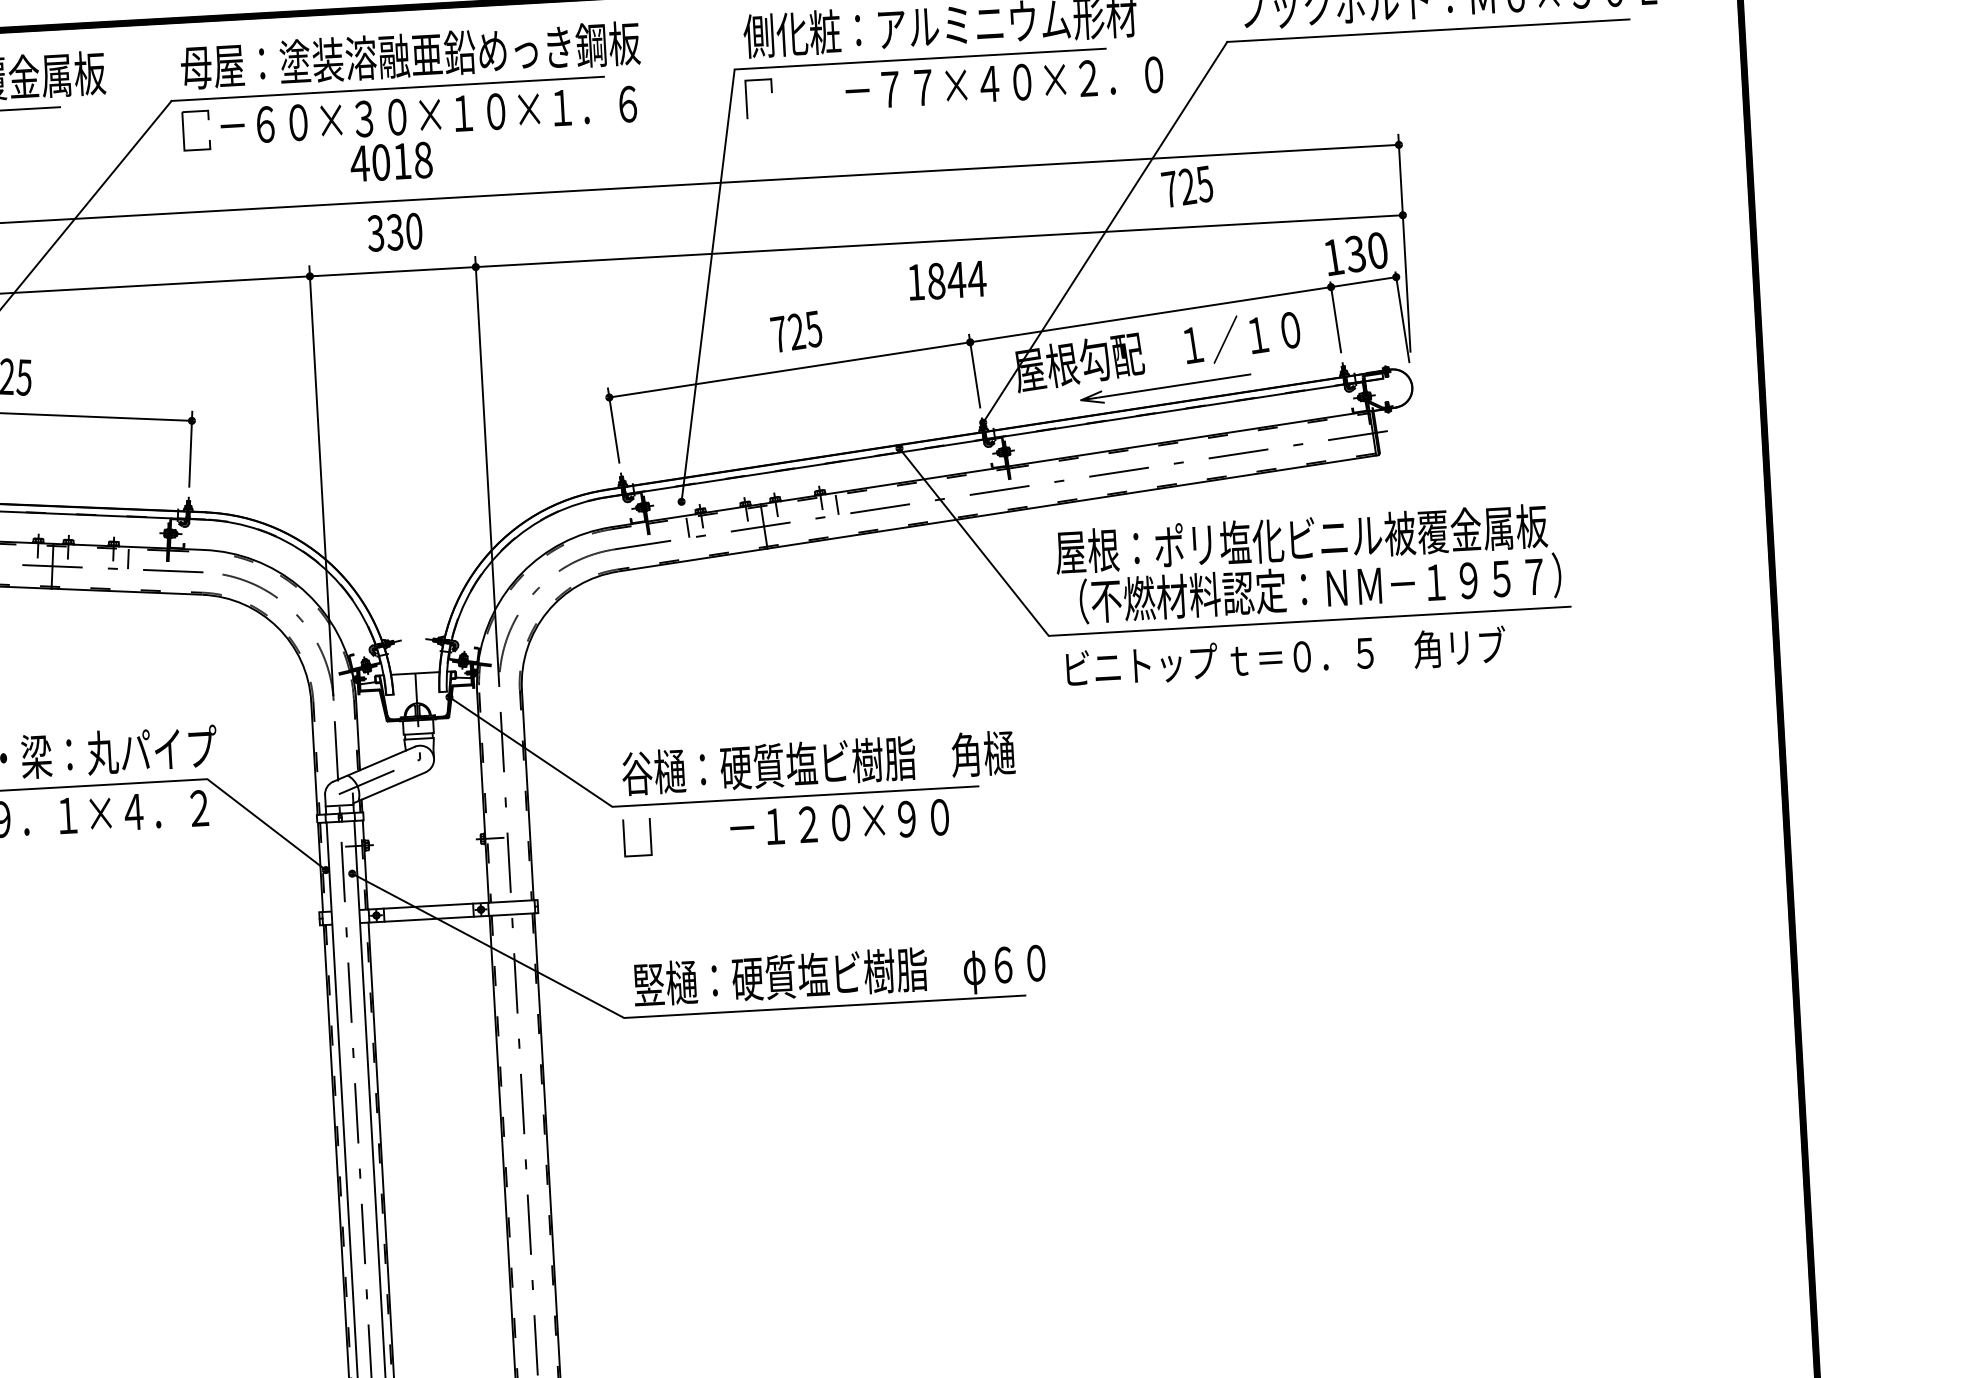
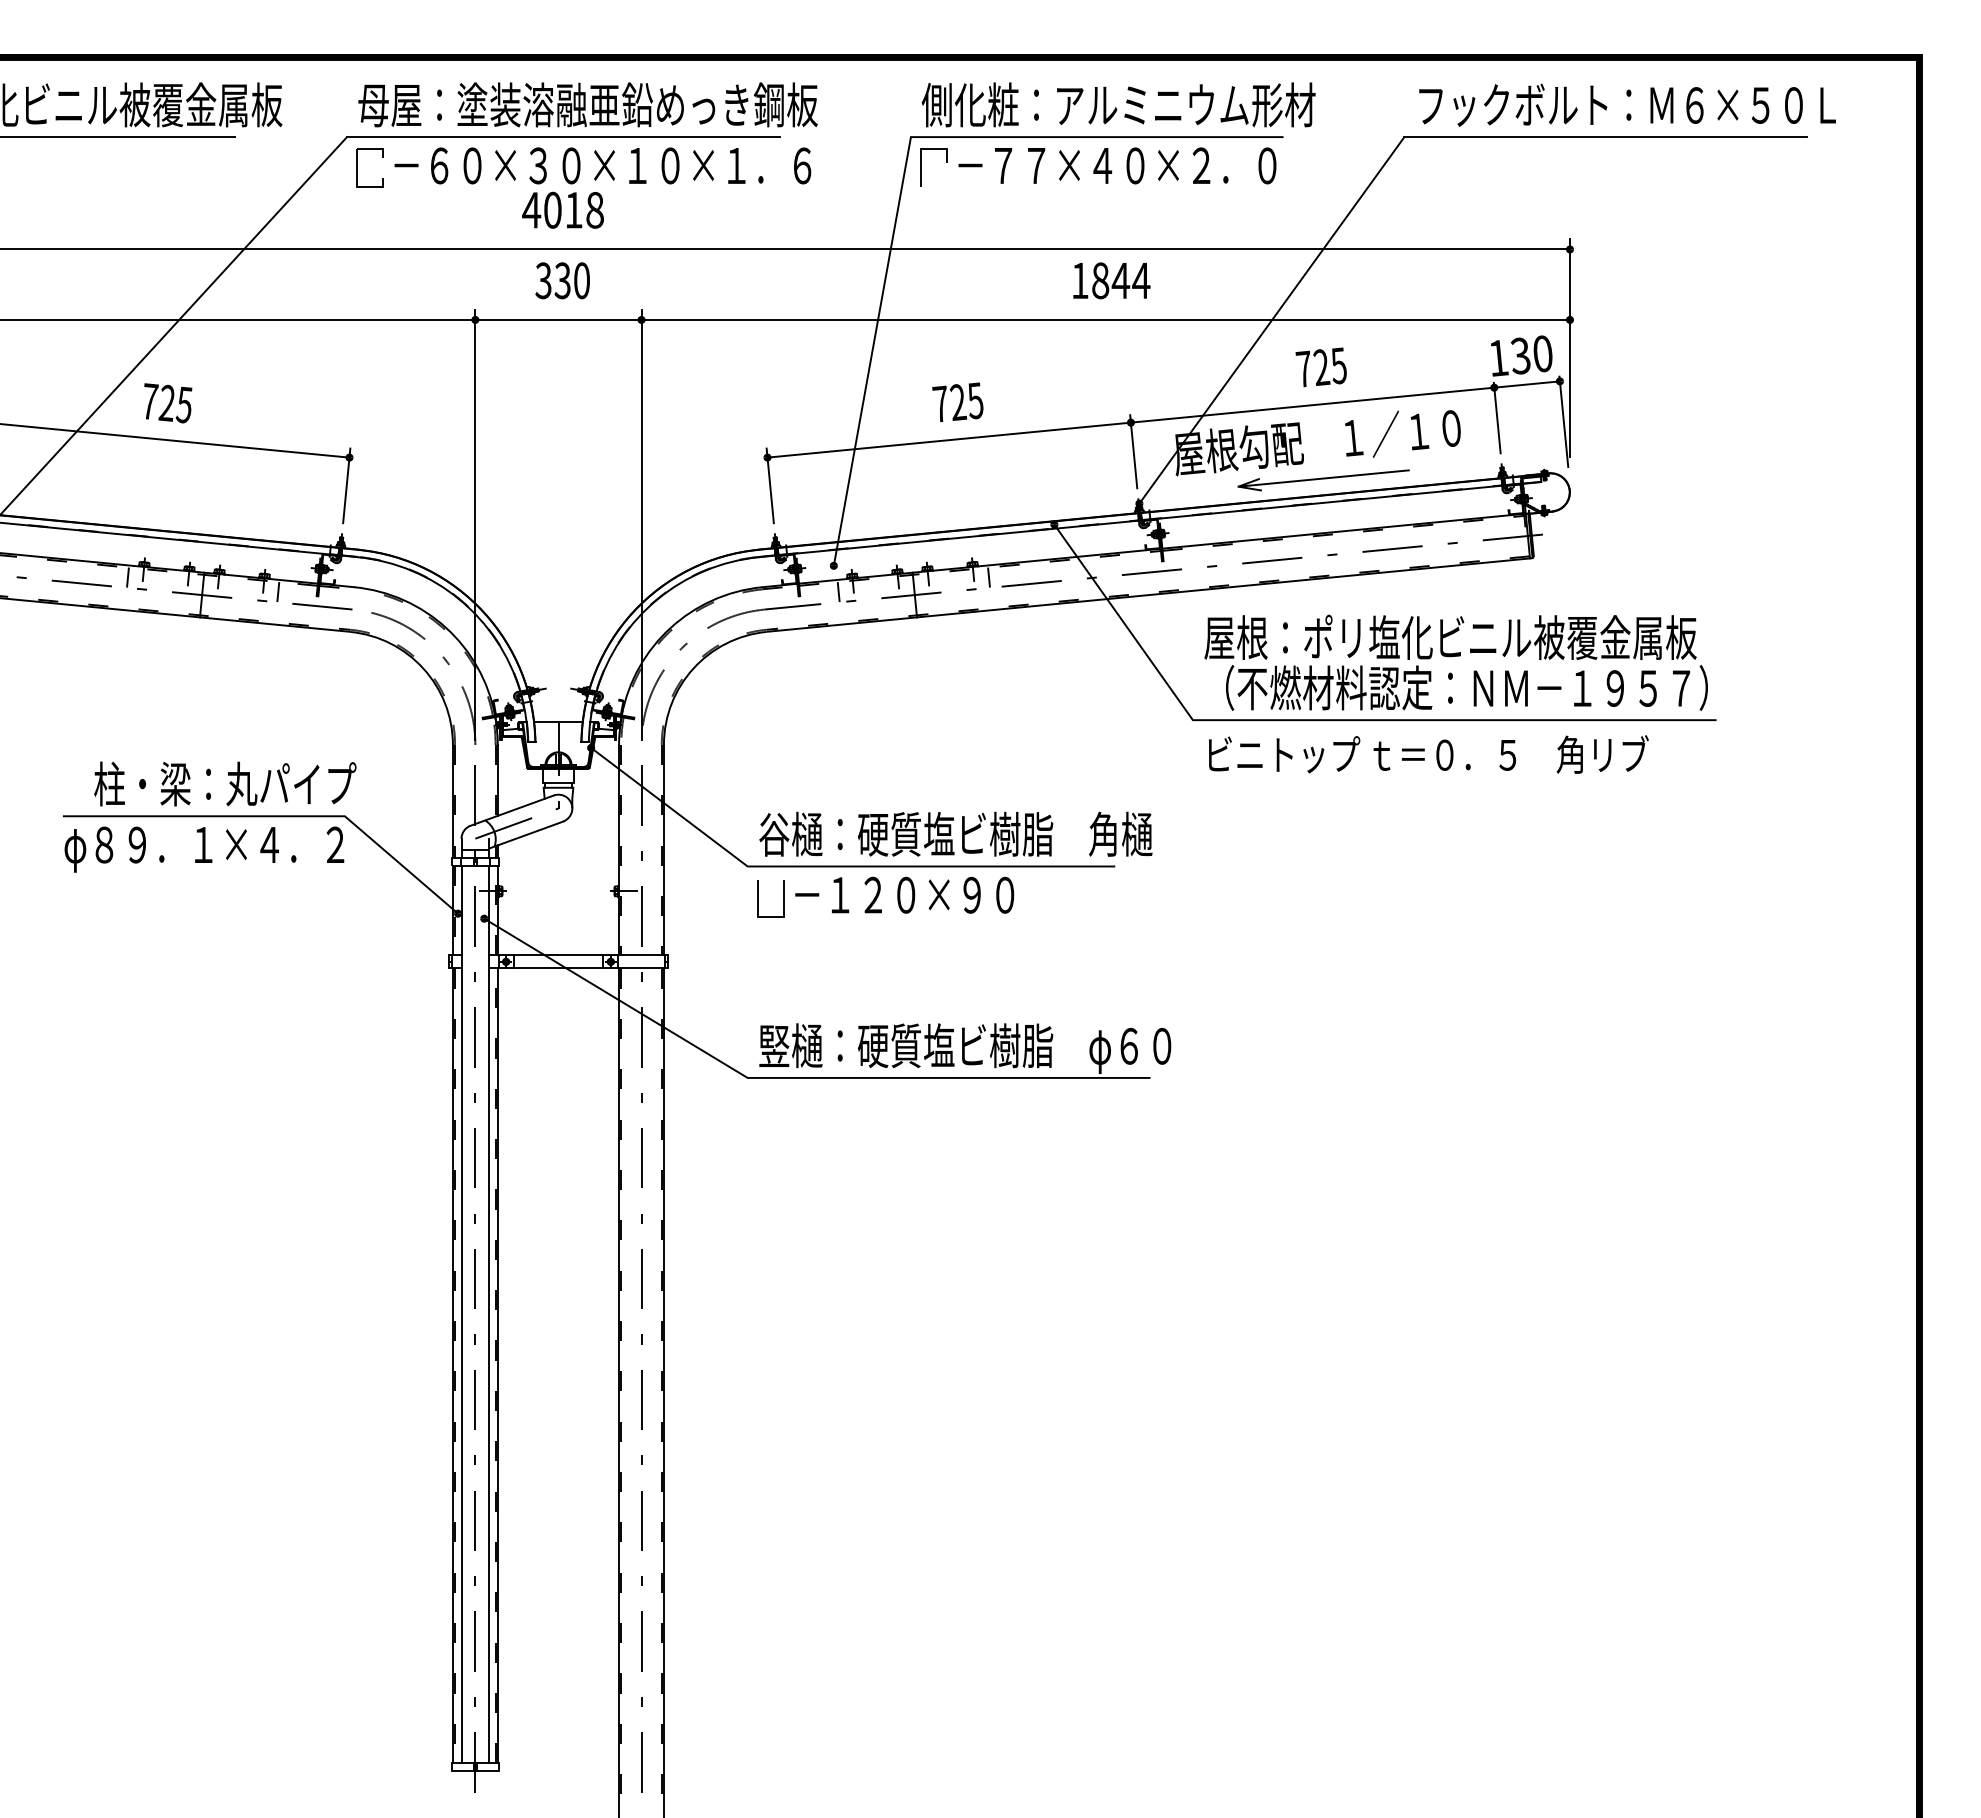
text: (1004, 82) -> (1117, 165), moved
text: (1186, 186) -> (1320, 367), moved
text: (947, 280) -> (1111, 280), moved
text: (839, 822) -> (904, 894), moved

